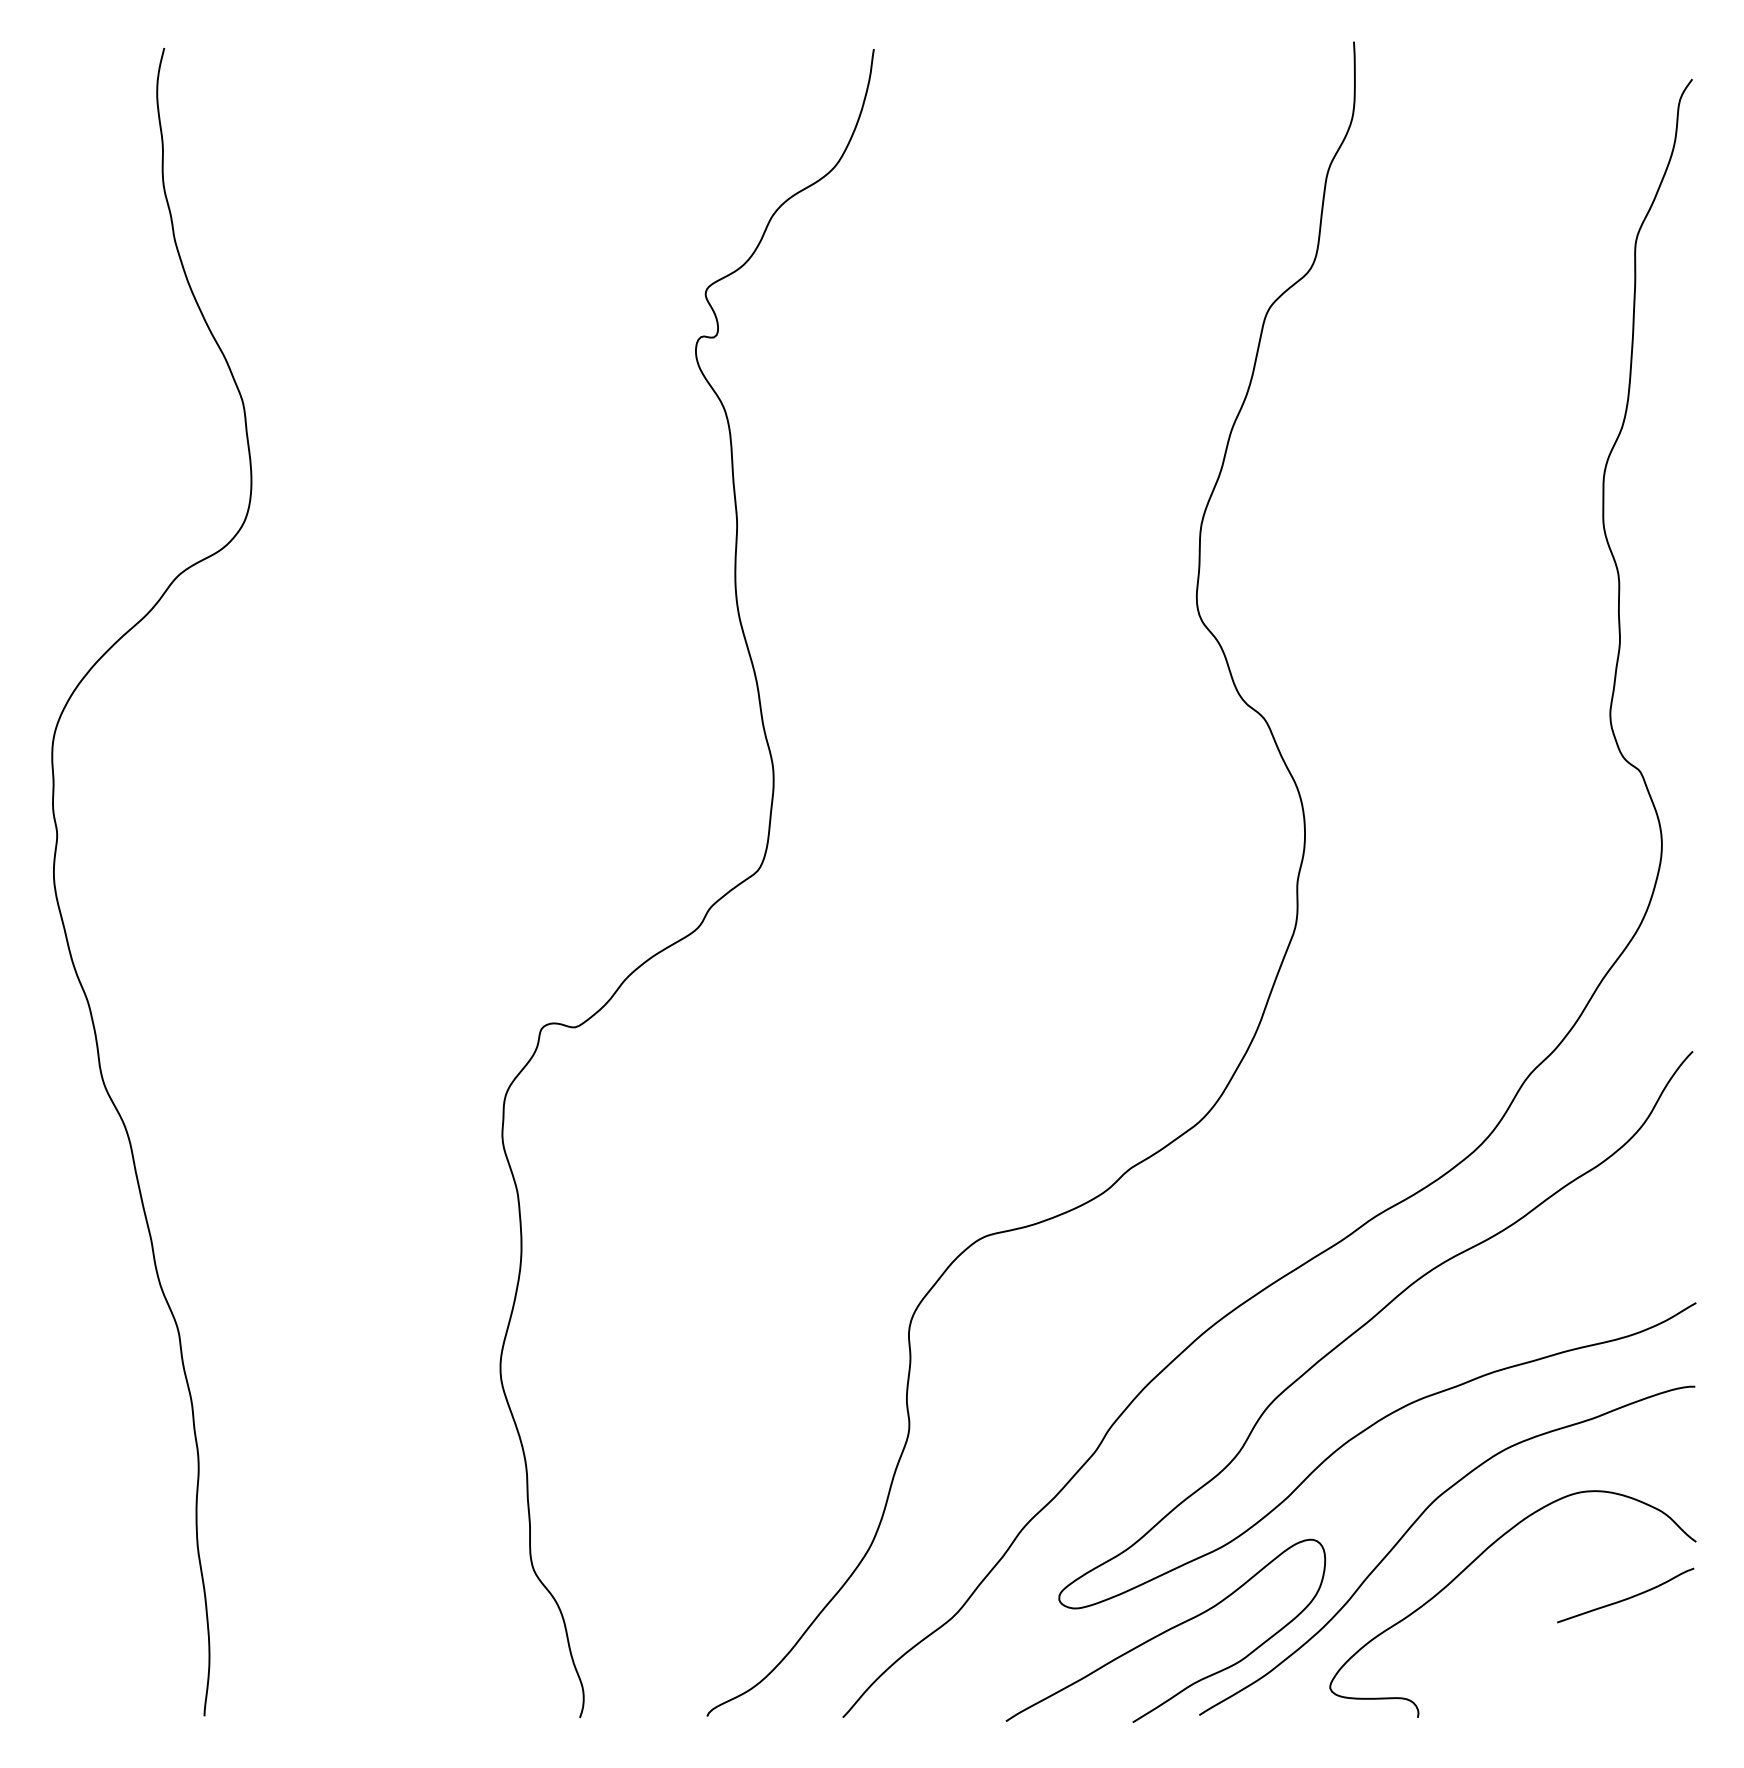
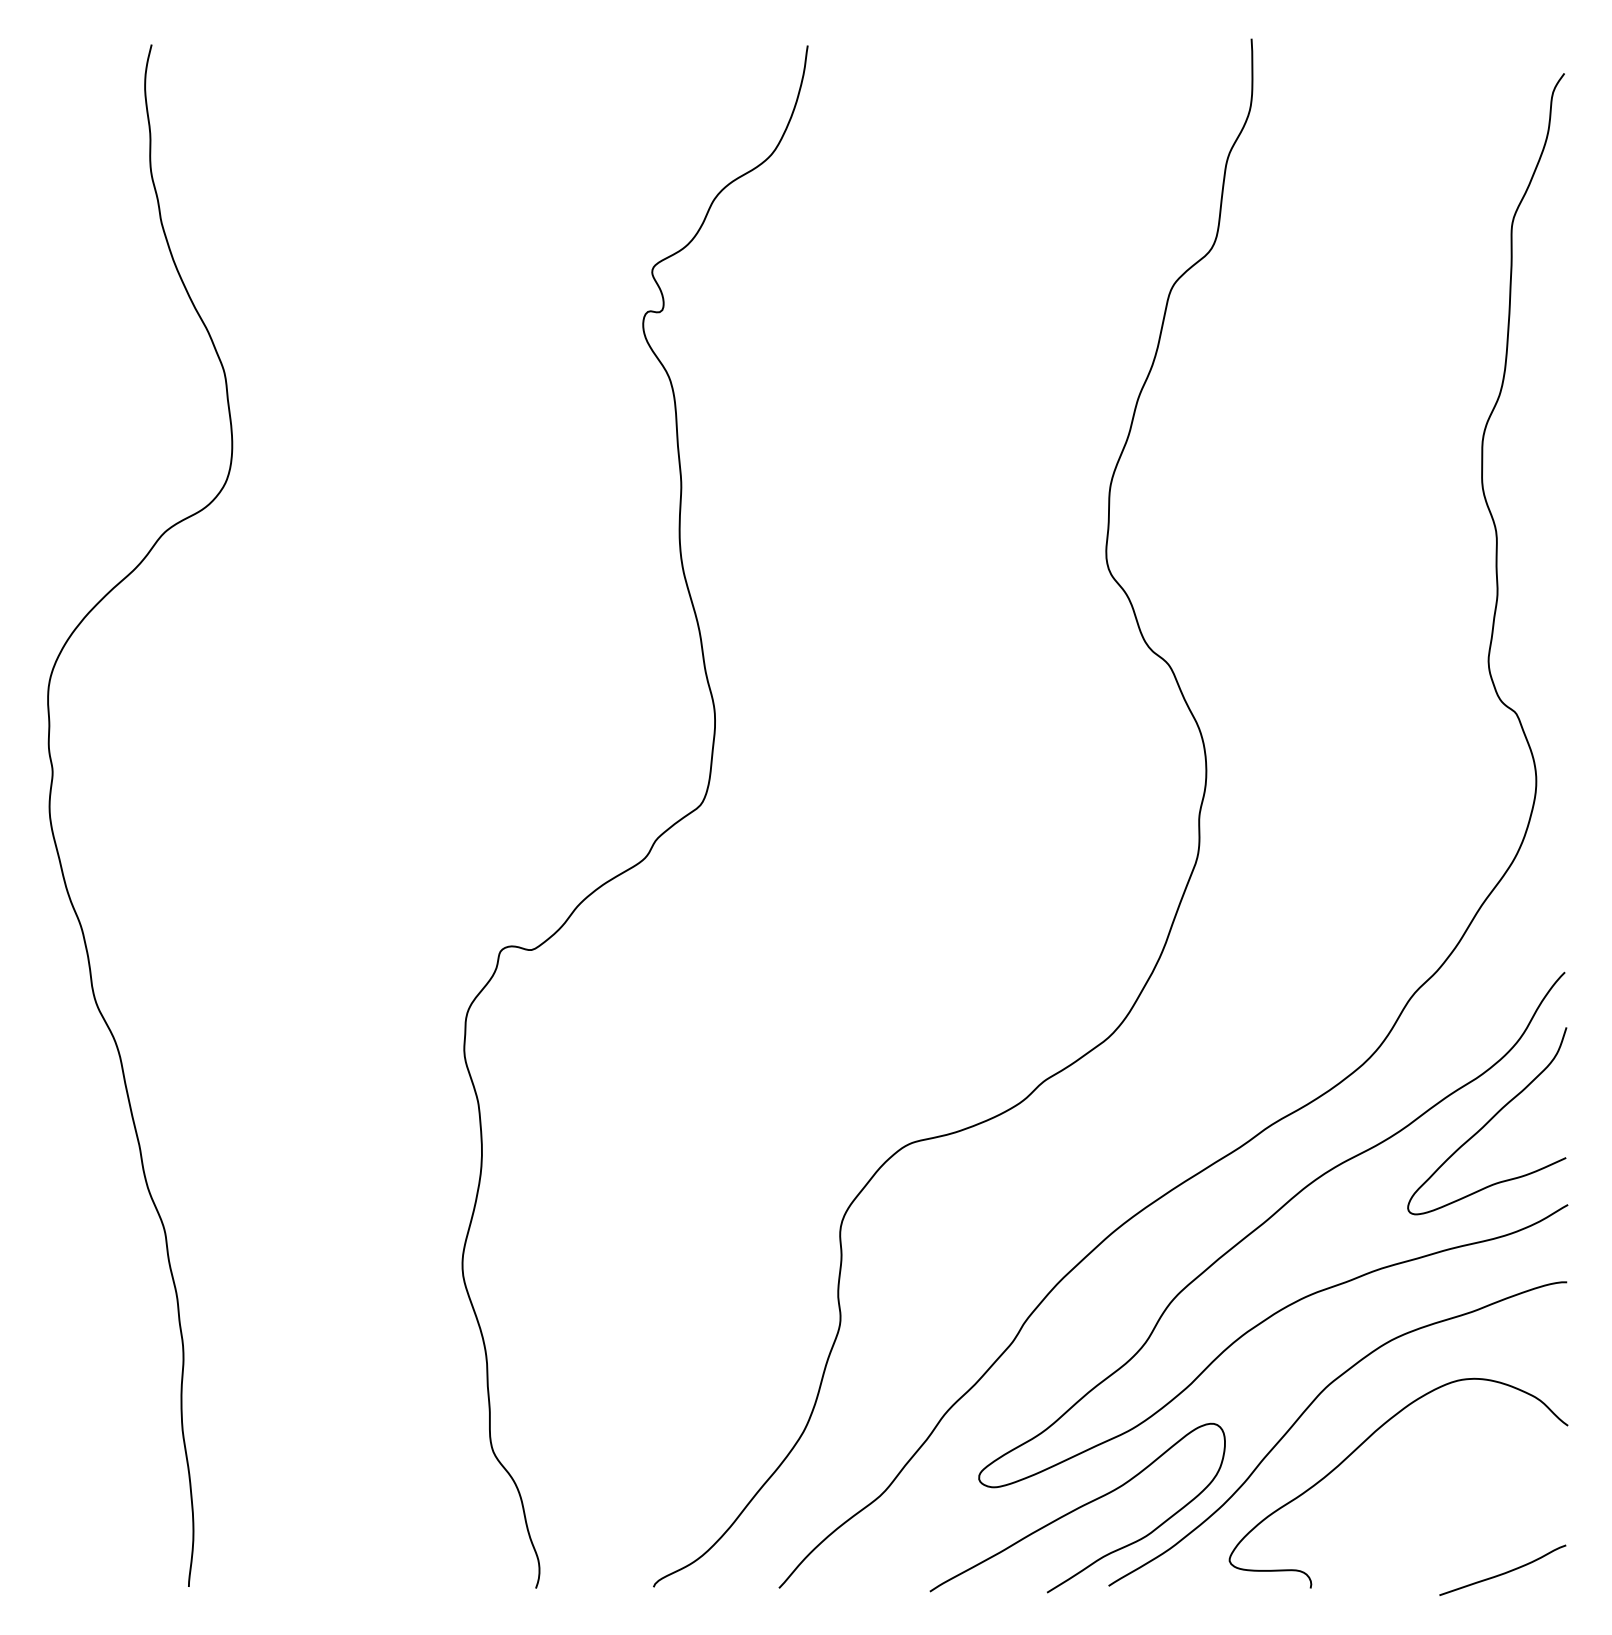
curve: (1609, 1212) -> (1487, 1121), added
curve: (1626, 1597) -> (1503, 1572), moved

